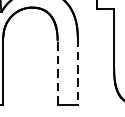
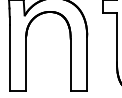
line: (57, 71) -> (70, 64), dashed -> solid
line: (78, 71) -> (87, 64), dashed -> solid

